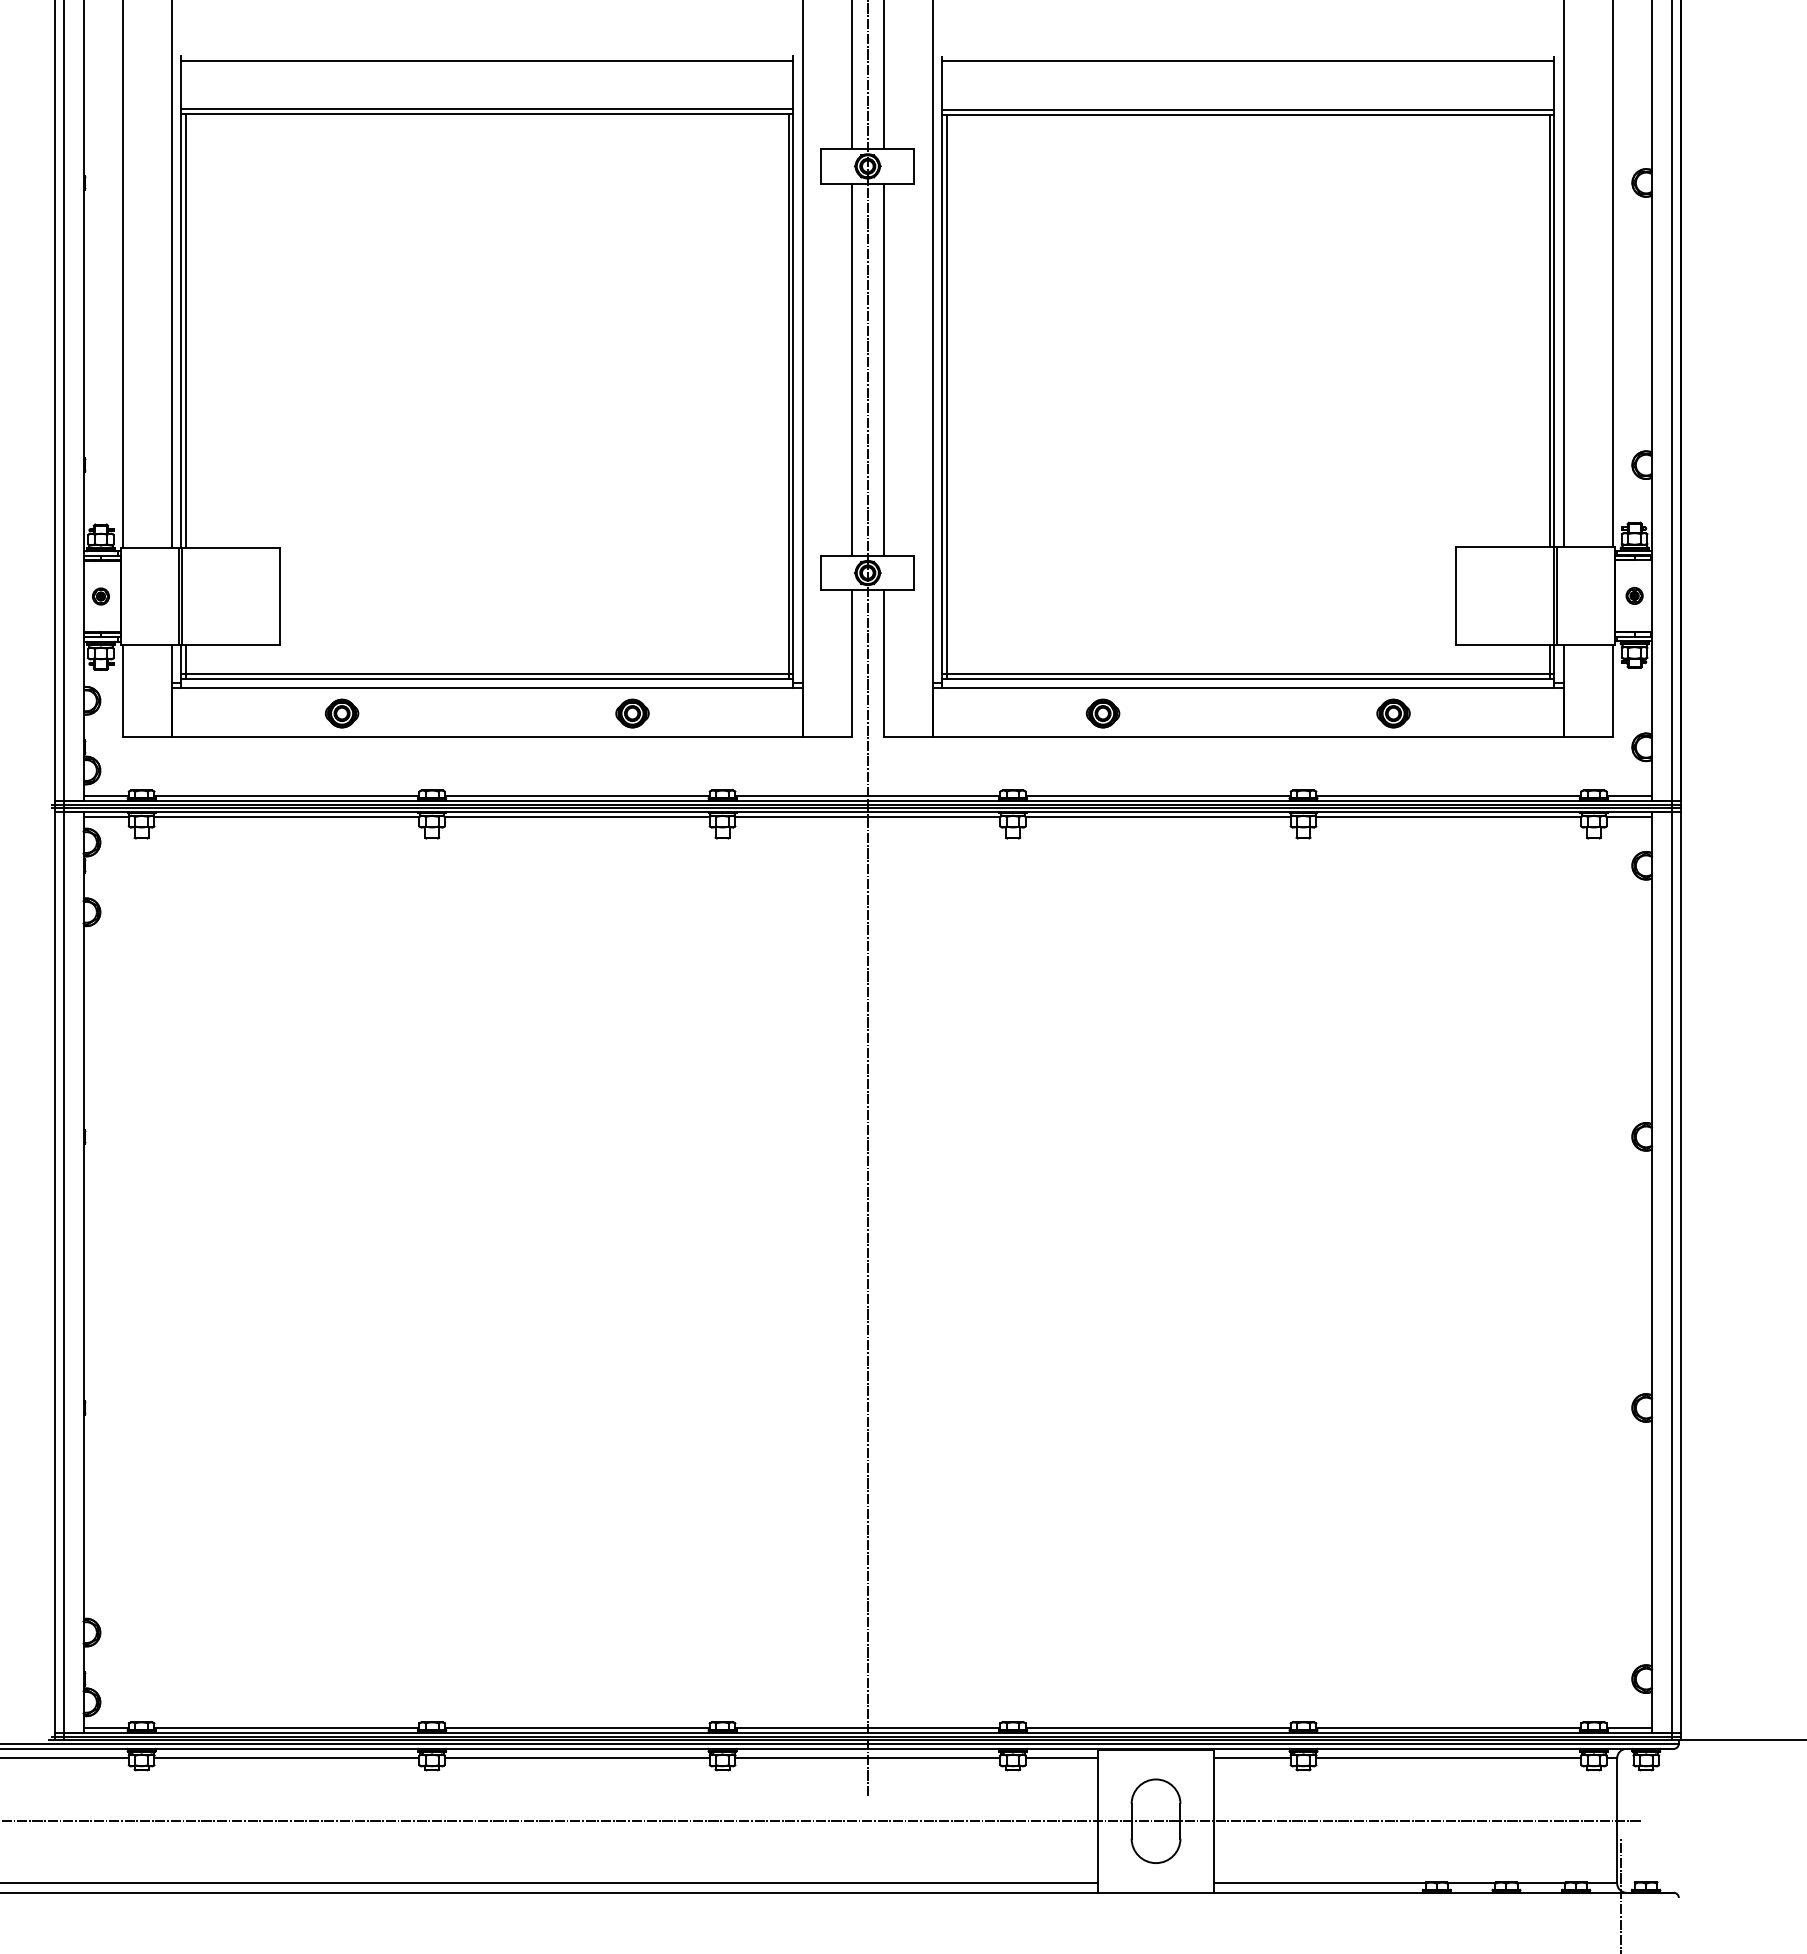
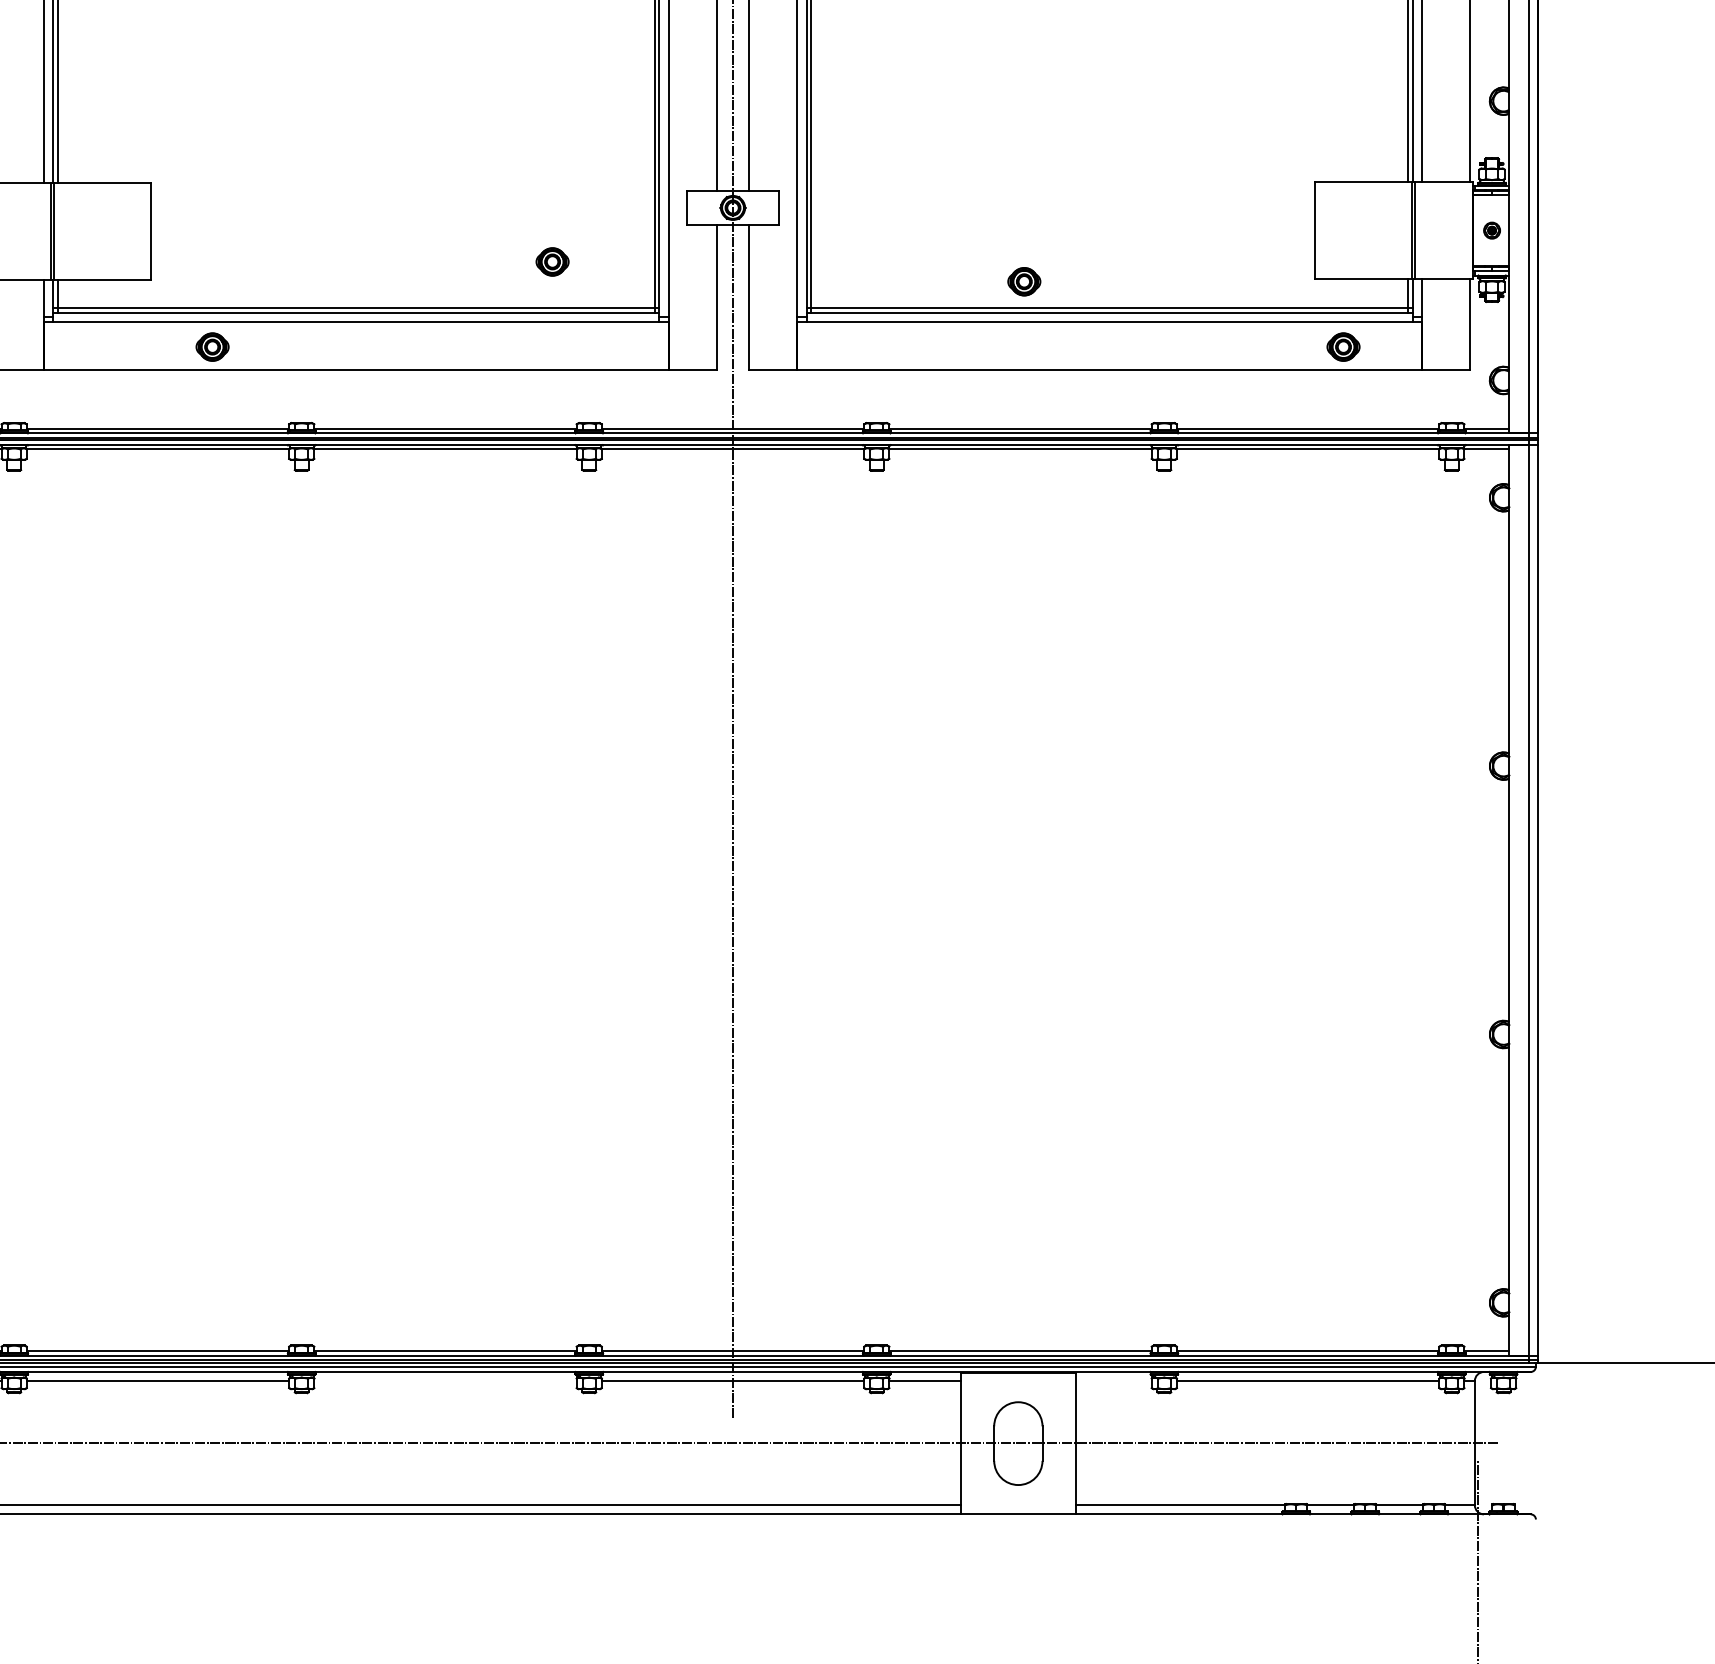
part: (632, 713) -> (552, 261), moved
part: (1102, 713) -> (1023, 281), moved
part: (1393, 713) -> (1343, 347), moved
line: (576, 1758) -> (444, 1381), removed
line: (1252, 1758) -> (1113, 1381), removed

